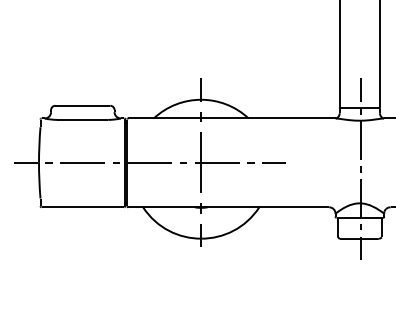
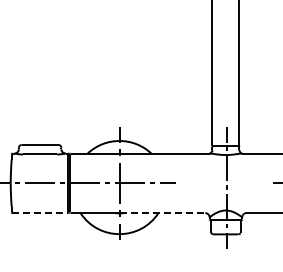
line: (83, 207) -> (40, 213), solid -> dashed
line: (265, 207) -> (162, 213), solid -> dashed

